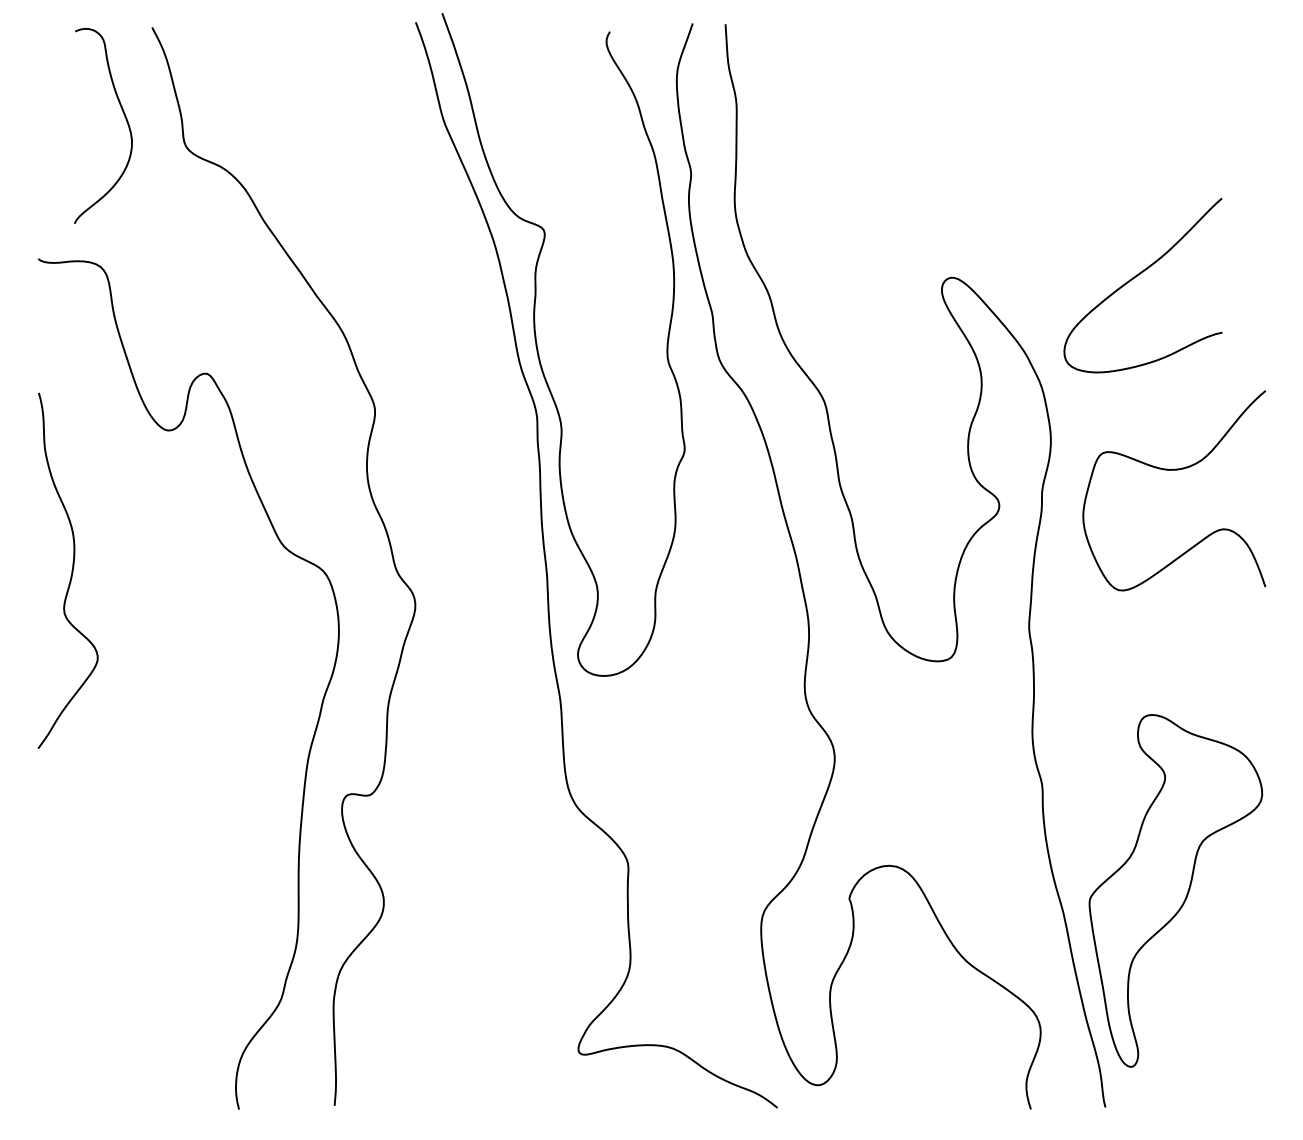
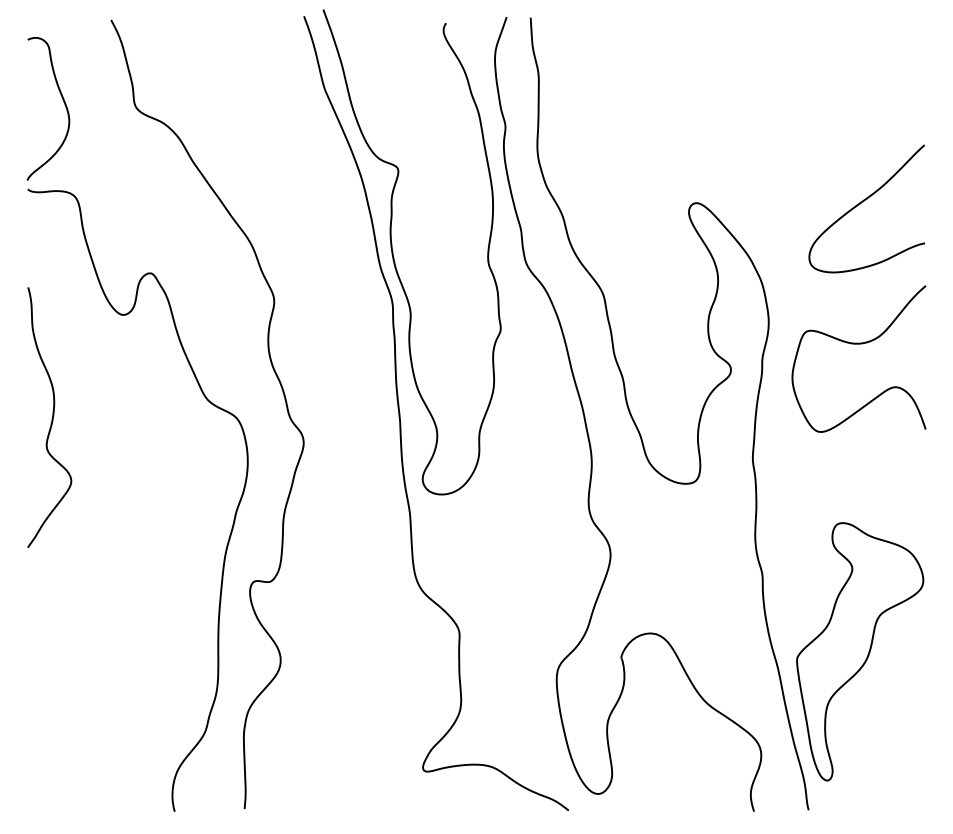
curve: (124, 117) -> (63, 102), moved
curve: (1136, 277) -> (862, 202), moved

